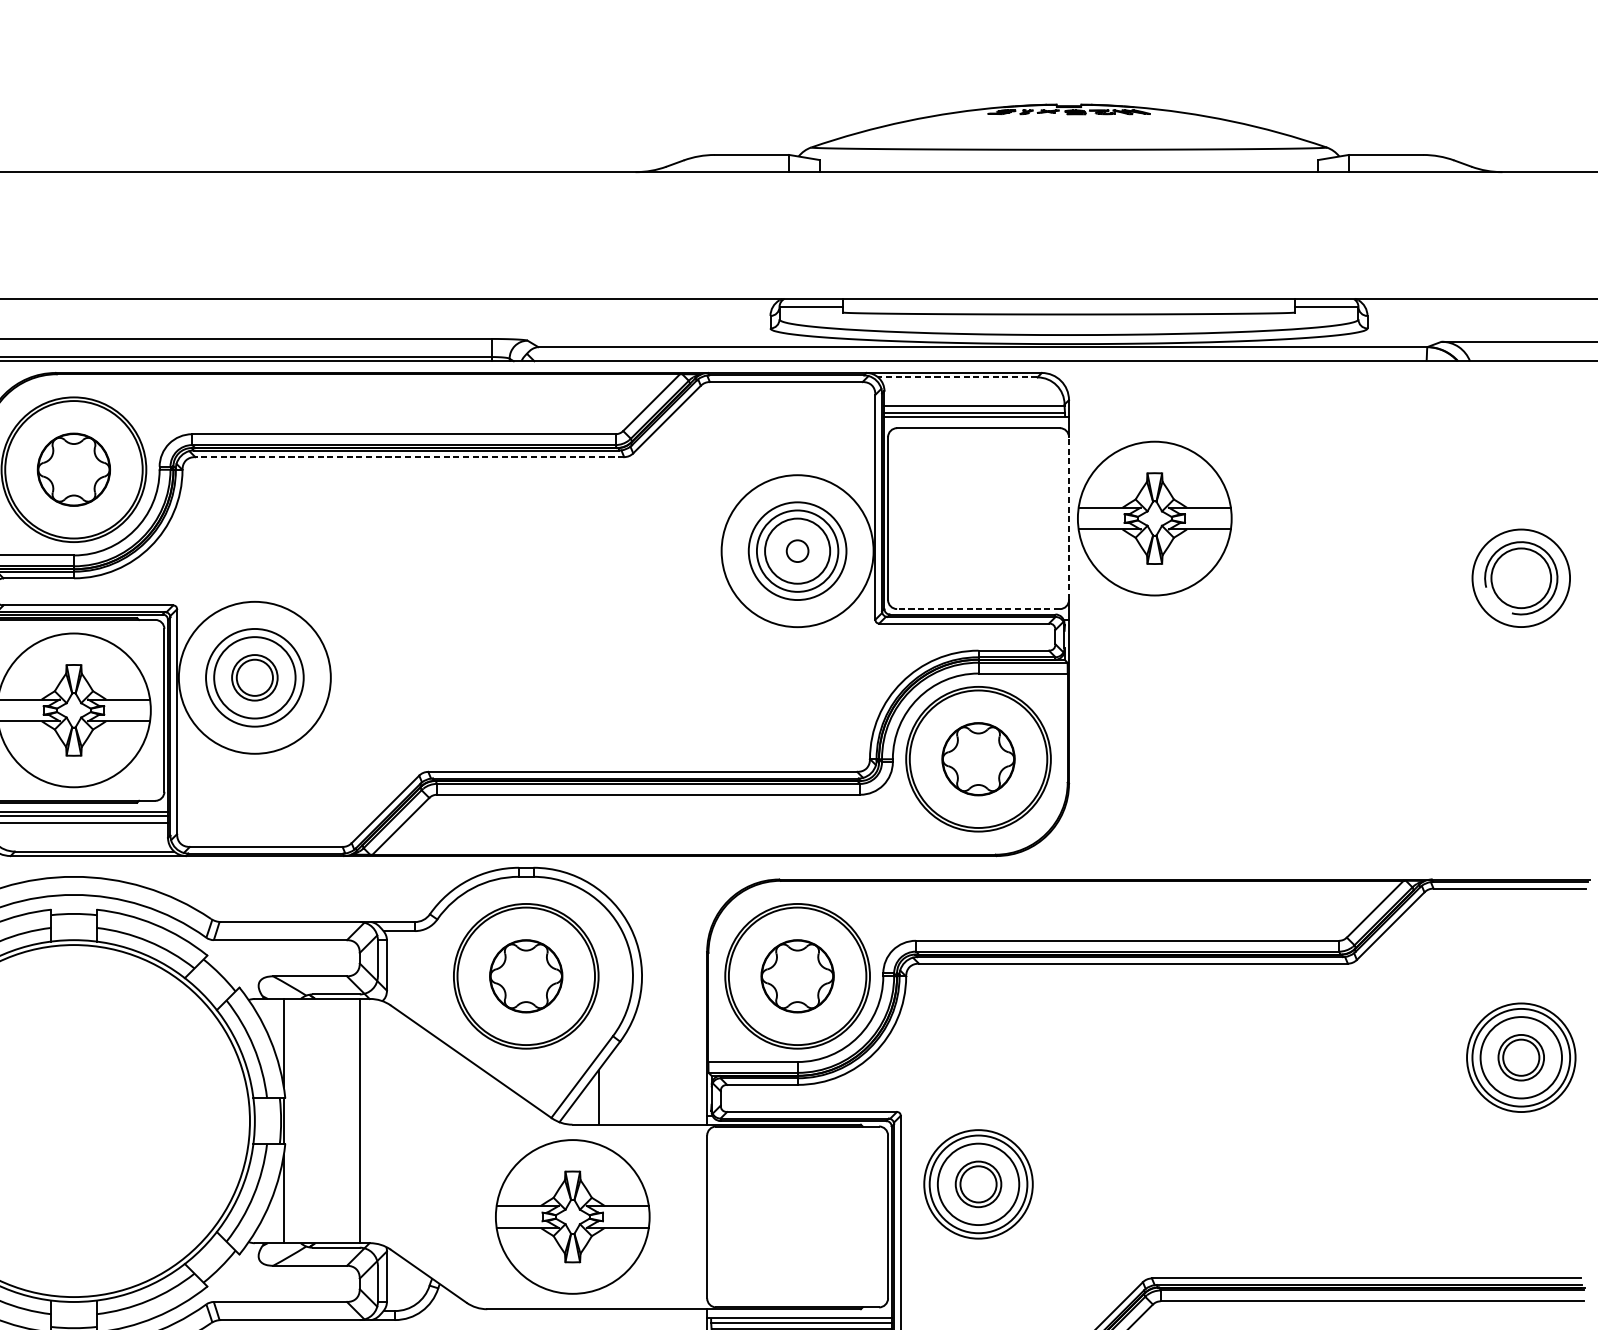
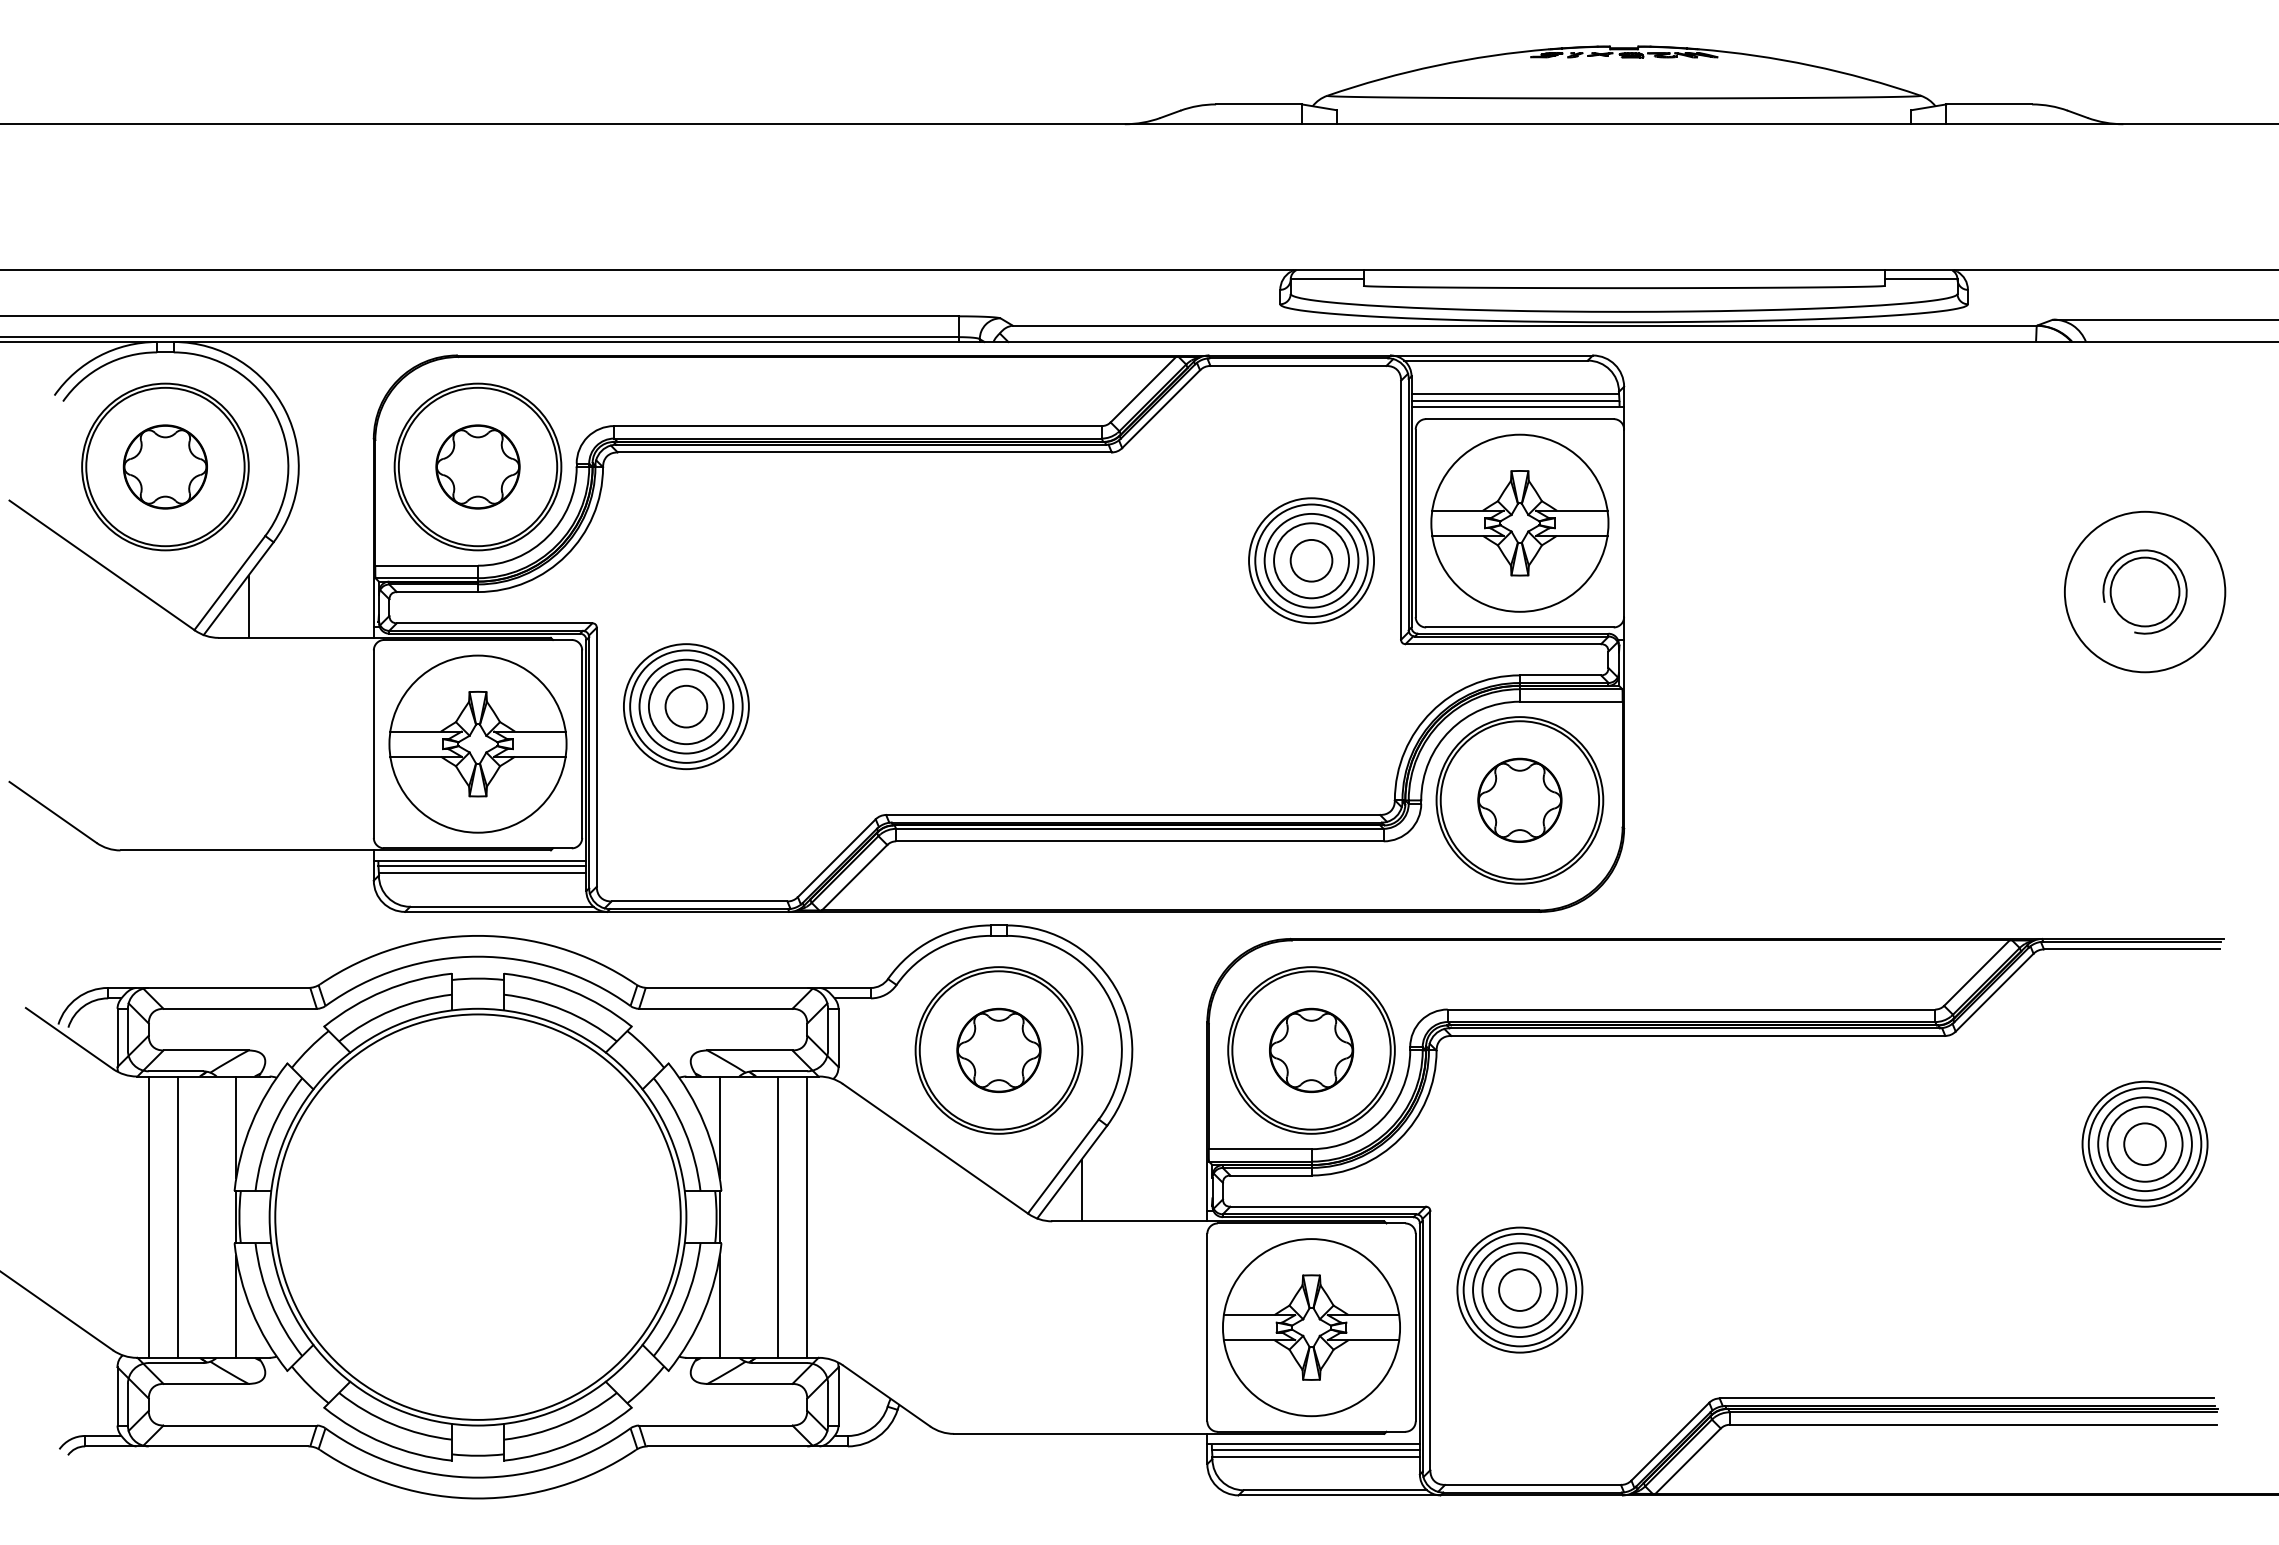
line: (958, 377) -> (1496, 360), dashed -> solid
line: (409, 457) -> (864, 452), dashed -> solid
part: (1154, 517) -> (1519, 522), moved
line: (1069, 518) -> (1624, 523), dashed -> solid
circle: (797, 550) -> (1311, 560), size x0.71
circle: (797, 550) -> (1311, 560), size x1.67
circle: (1520, 577) -> (2144, 591), size x1.43
line: (978, 609) -> (1519, 627), dashed -> solid
circle: (254, 677) -> (685, 706), size x0.71
circle: (254, 677) -> (685, 706), size x1.43
circle: (1520, 1057) -> (2144, 1143), size x1.43
line: (334, 1120) -> (778, 1216), added
circle: (978, 1183) -> (1519, 1289), size x1.43
part: (572, 1216) -> (1311, 1327), moved

